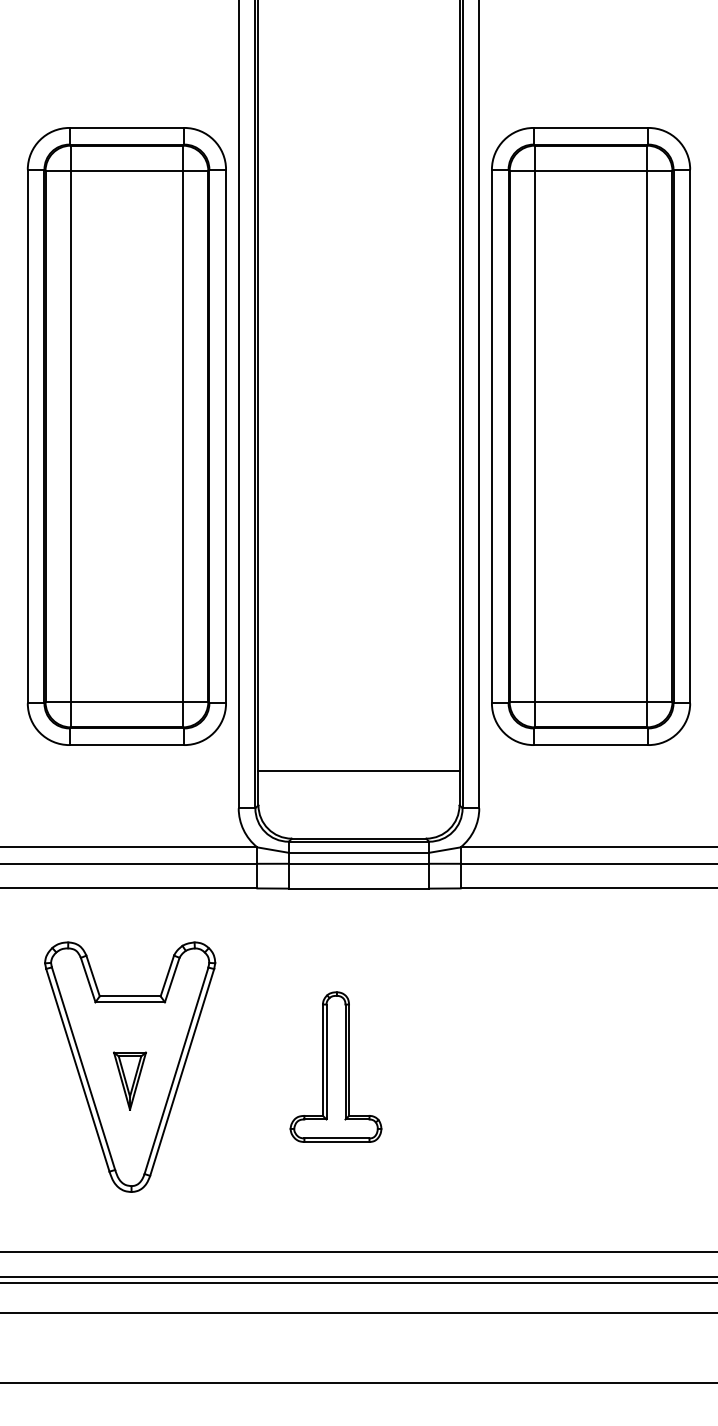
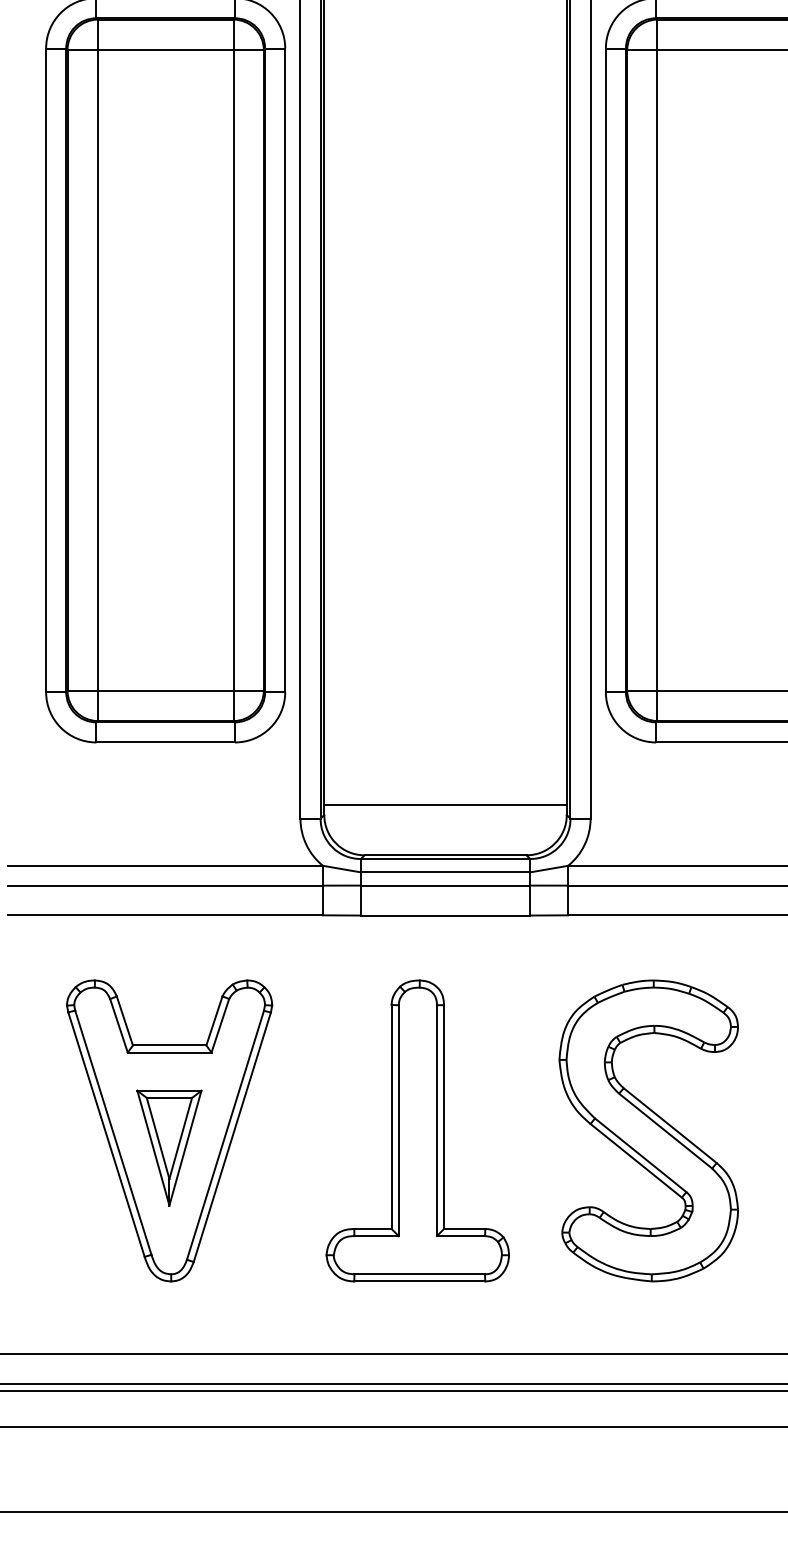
line: (358, 770) -> (444, 804), moved
part: (335, 1066) -> (417, 1130), size x1.67
part: (527, 1066) -> (648, 1130), added
part: (129, 1080) -> (168, 1146), size x1.67

